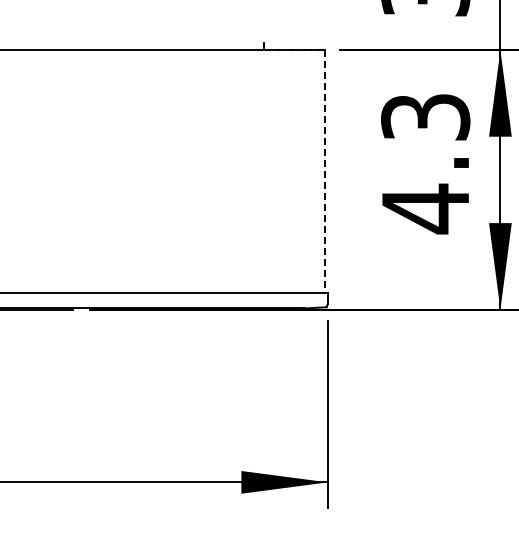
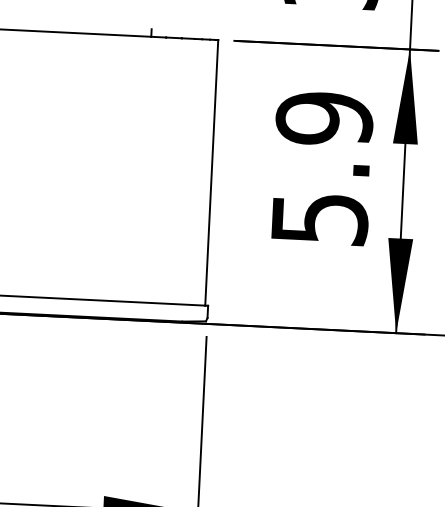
text: (425, 163) -> (321, 169), 4.3 -> 5.9
line: (325, 172) -> (212, 173), dashed -> solid

